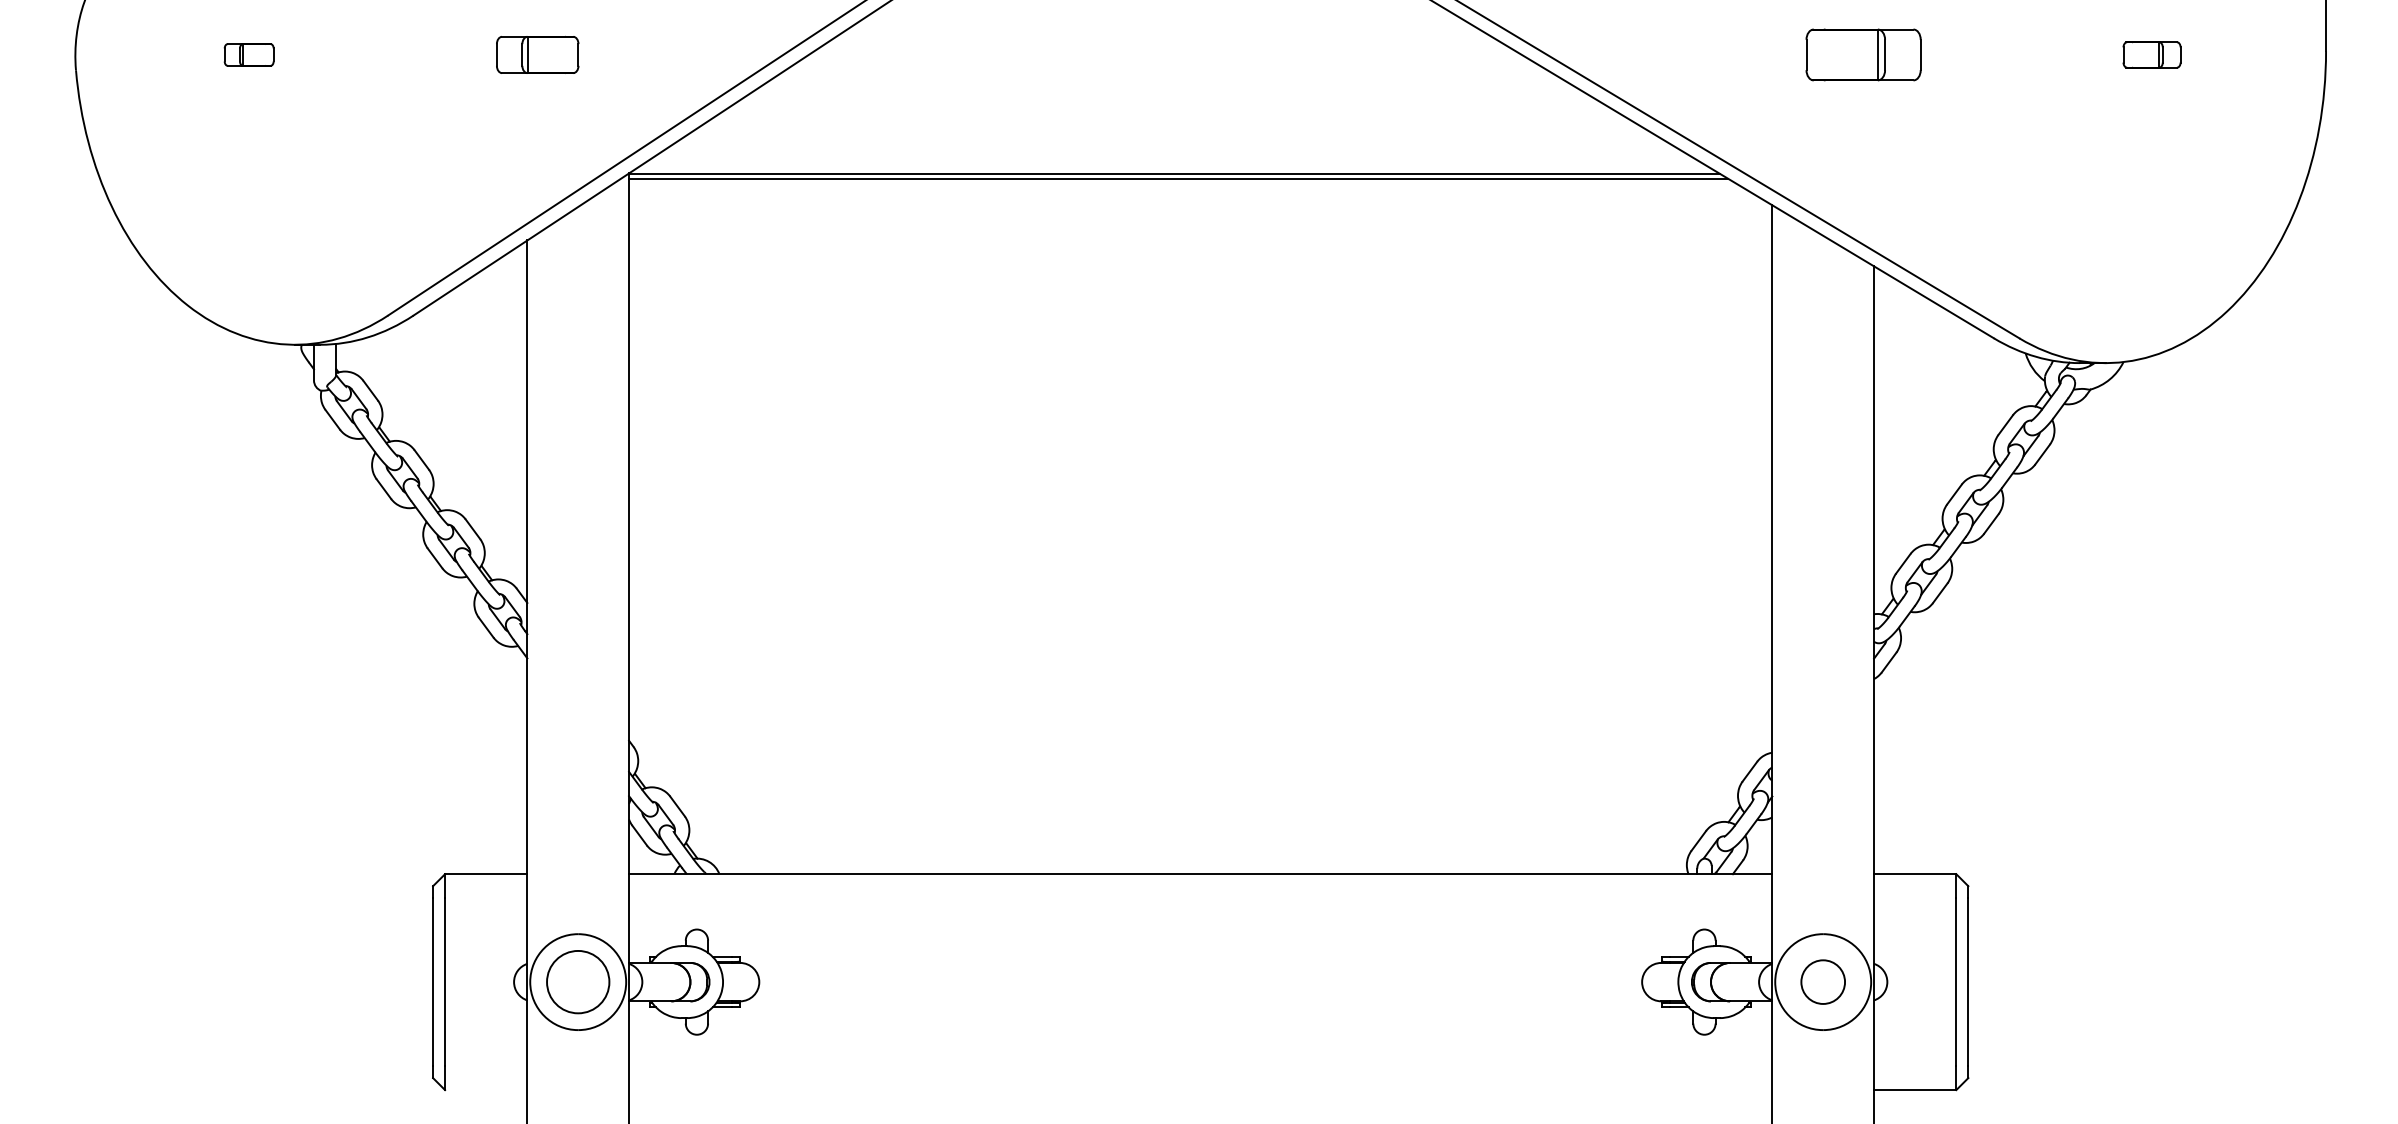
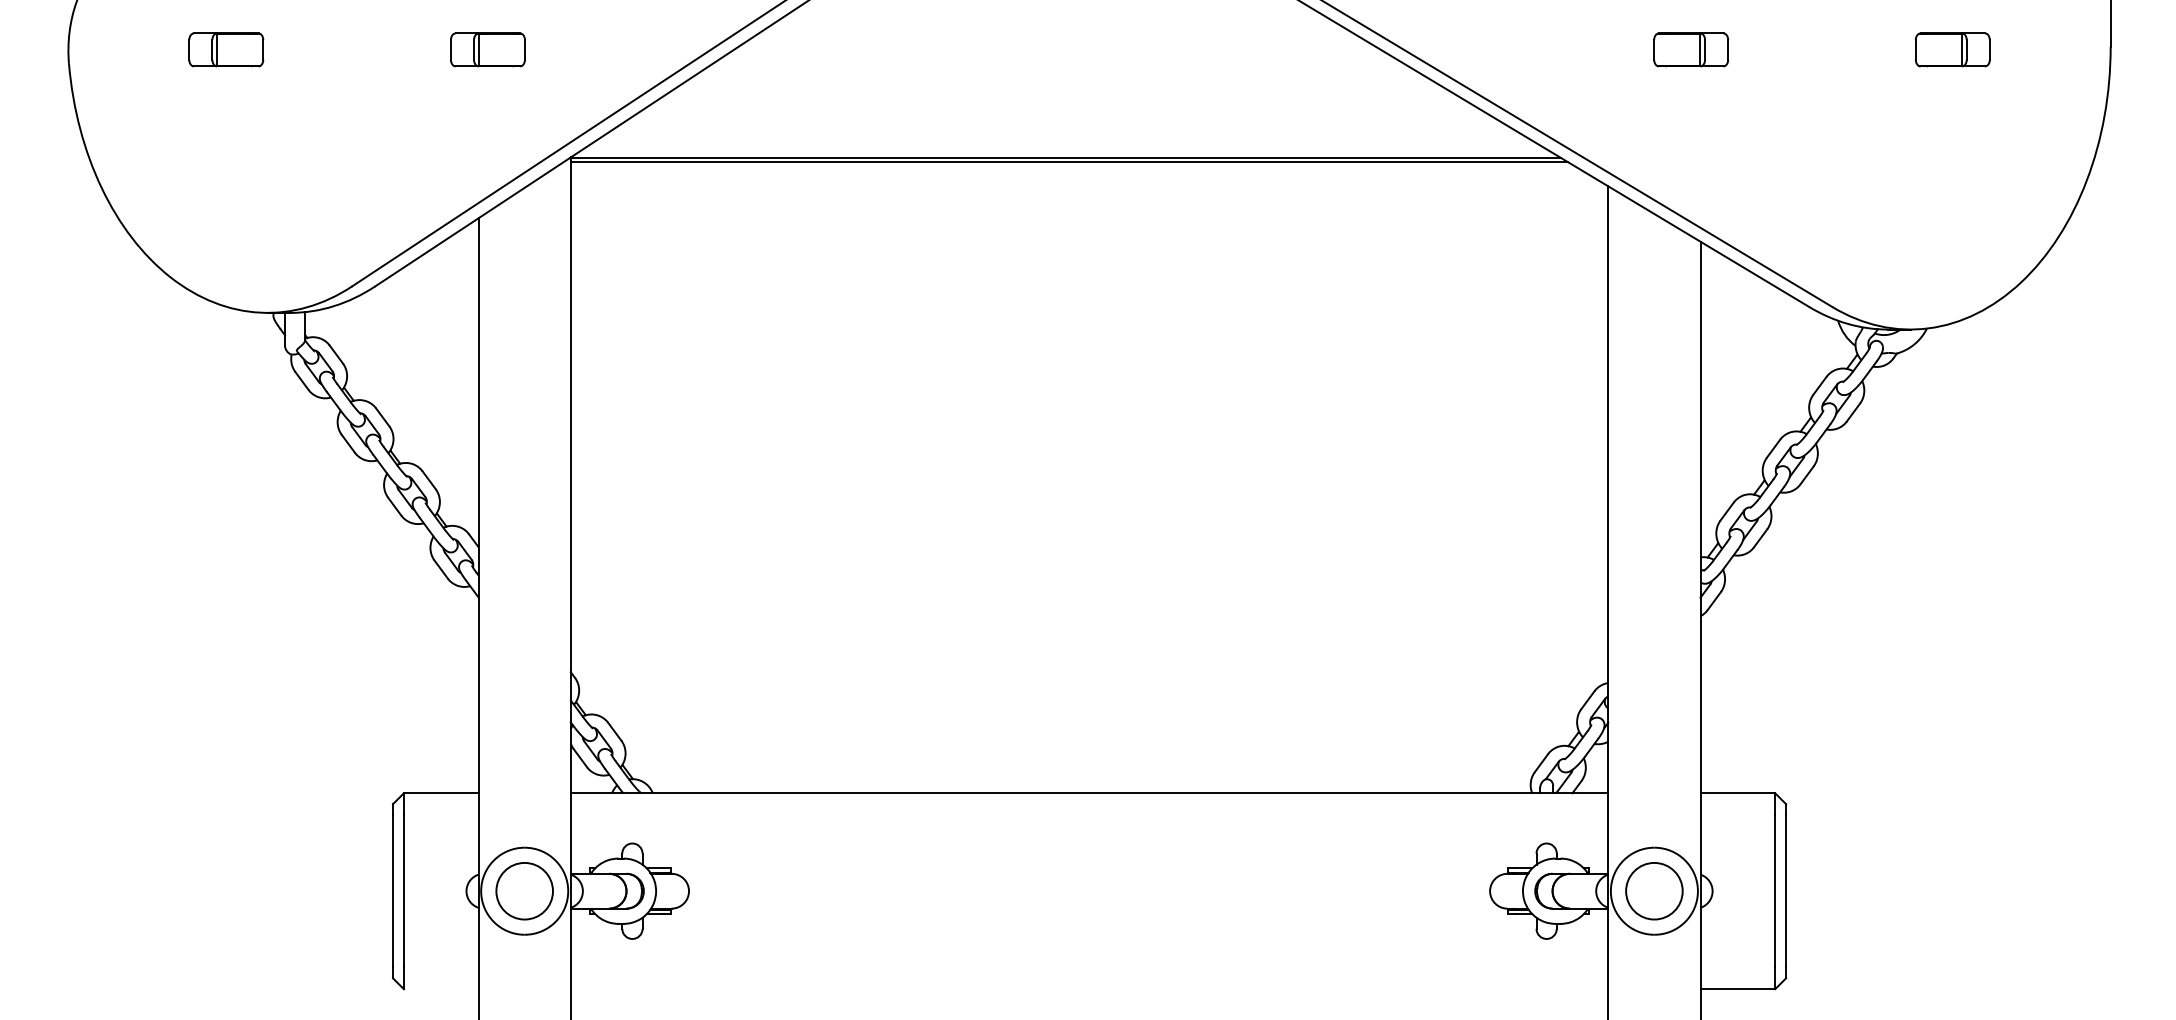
part: (248, 54) -> (225, 49), size x1.67
part: (1863, 54) -> (1690, 49), size x0.71
part: (2151, 54) -> (1952, 49), size x1.43
circle: (1823, 981) -> (1654, 890), size x1.43

